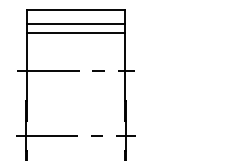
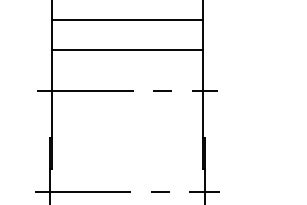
line: (75, 32) -> (126, 49), moved

